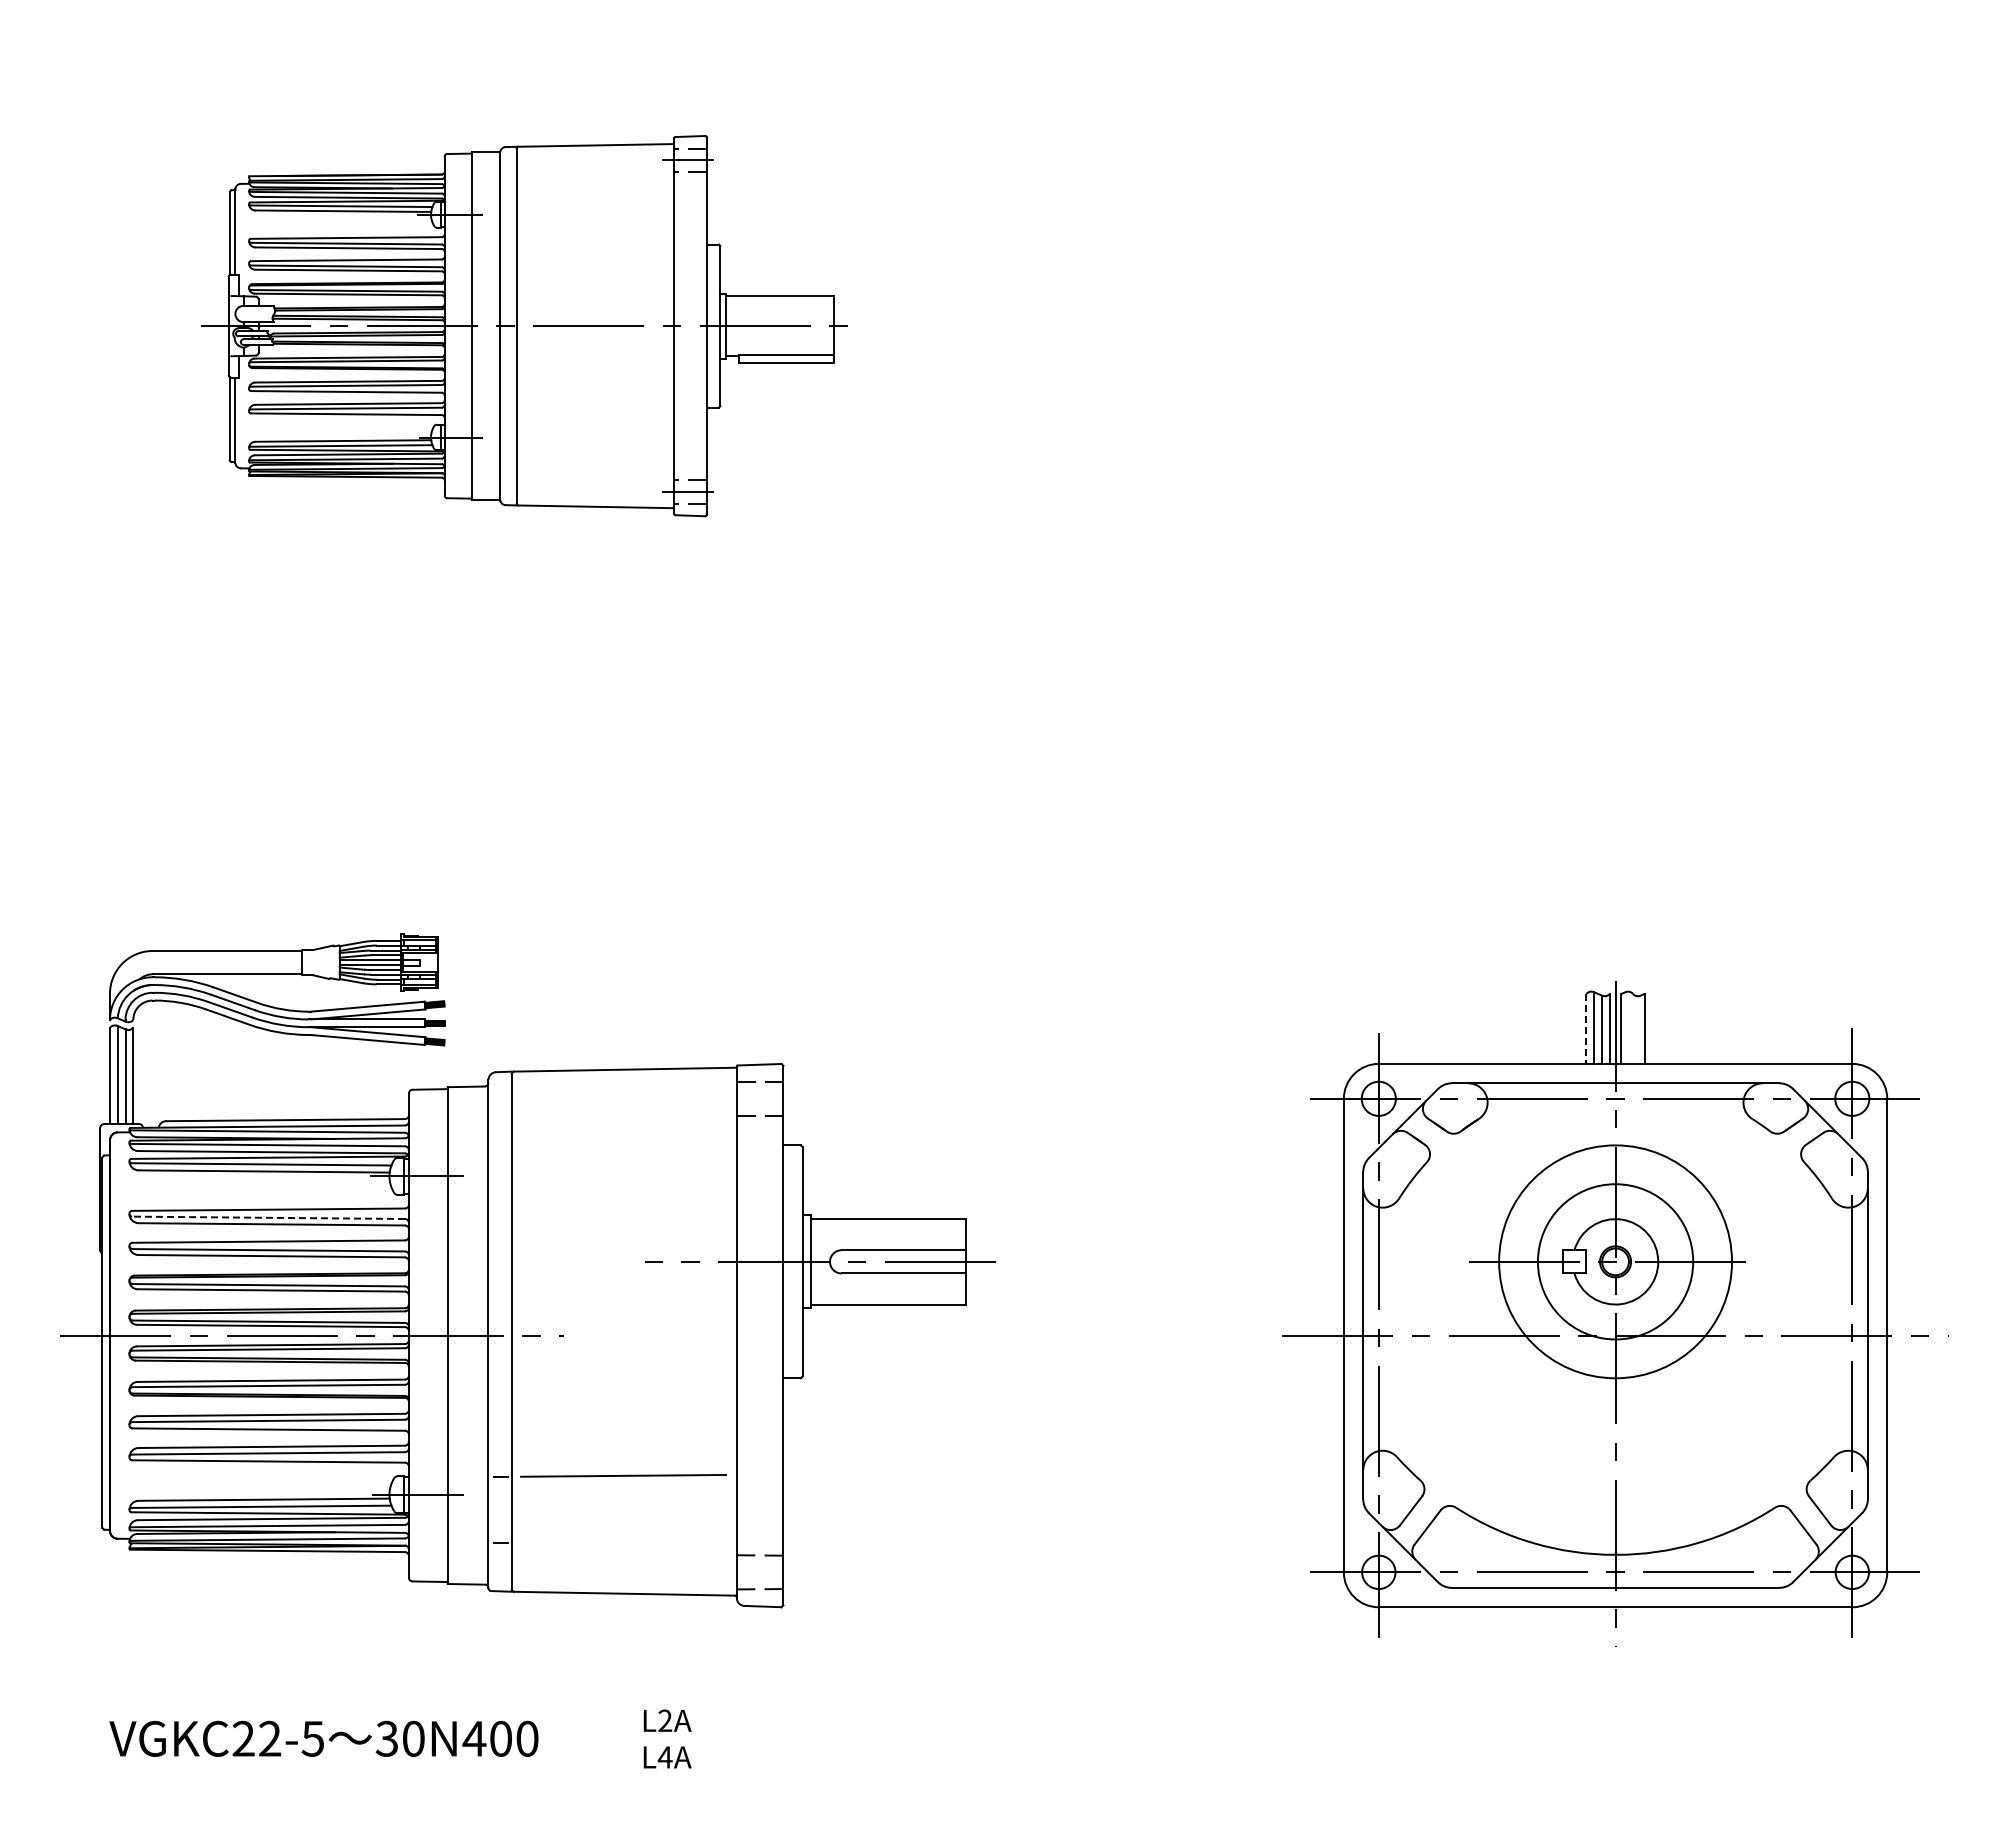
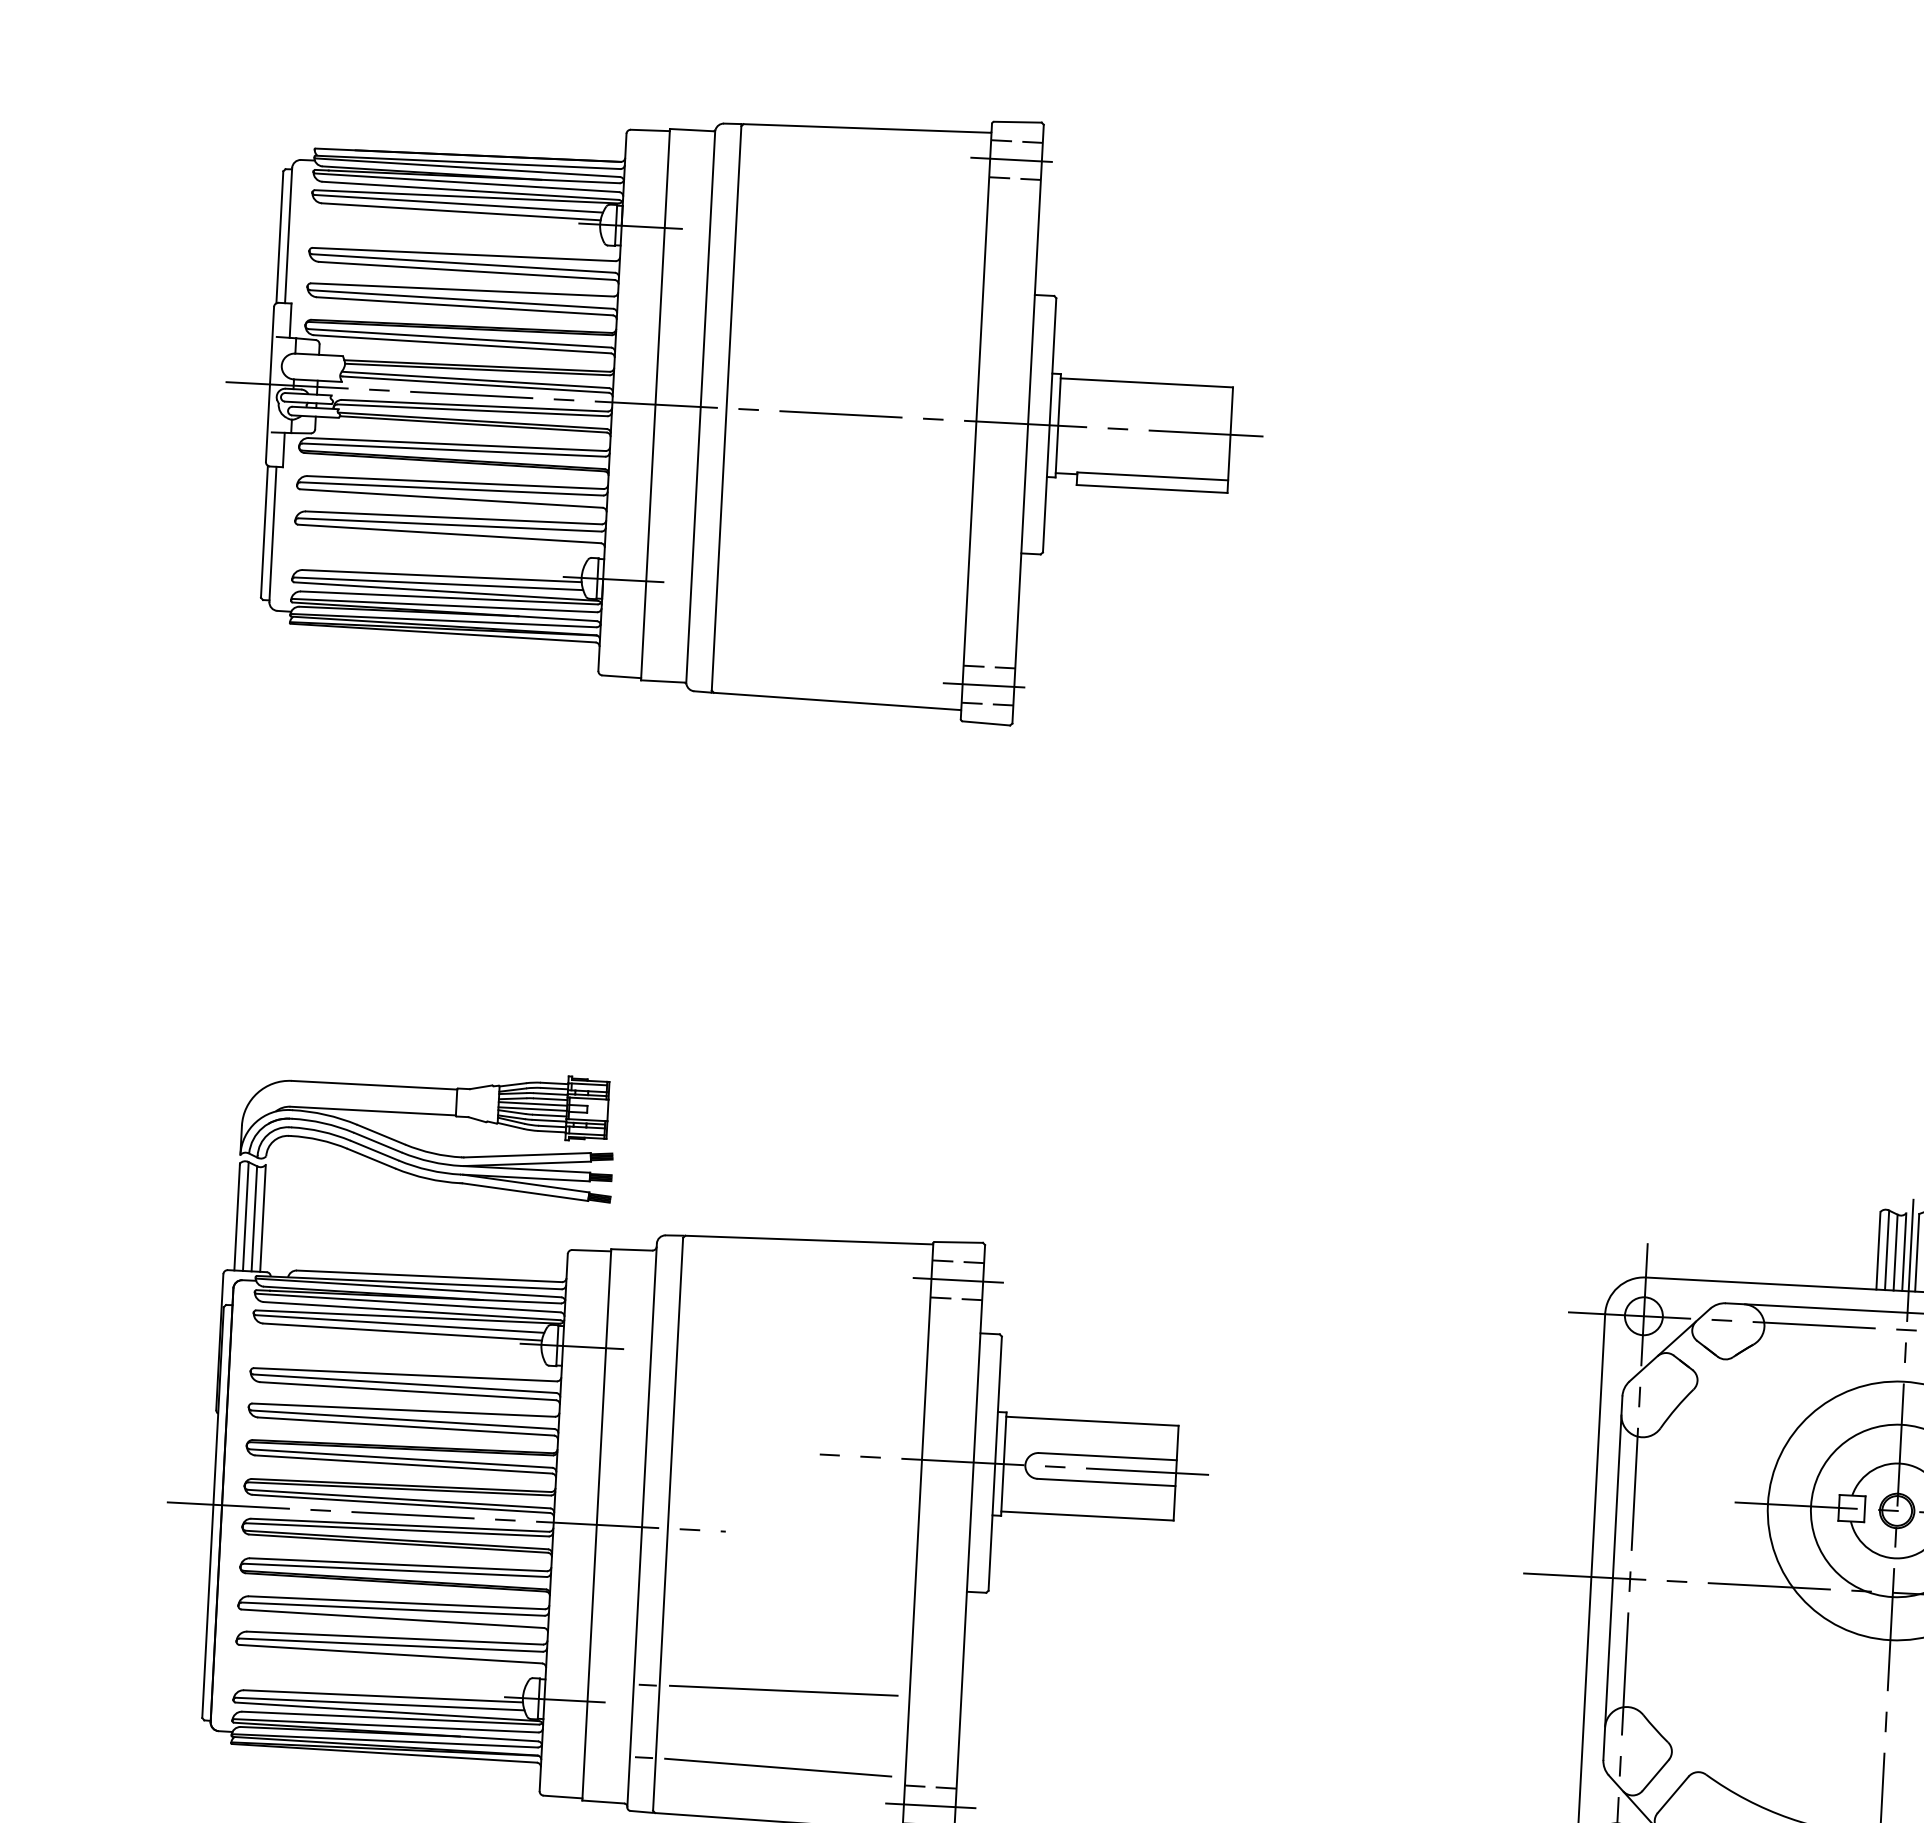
part: (527, 325) -> (744, 408), size x1.43
line: (1586, 1028) -> (1878, 1250), dashed -> solid
line: (760, 1098) -> (957, 1279), added
line: (268, 1217) -> (404, 1383), dashed -> solid
line: (622, 1544) -> (778, 1766), added
line: (760, 1572) -> (930, 1805), added

